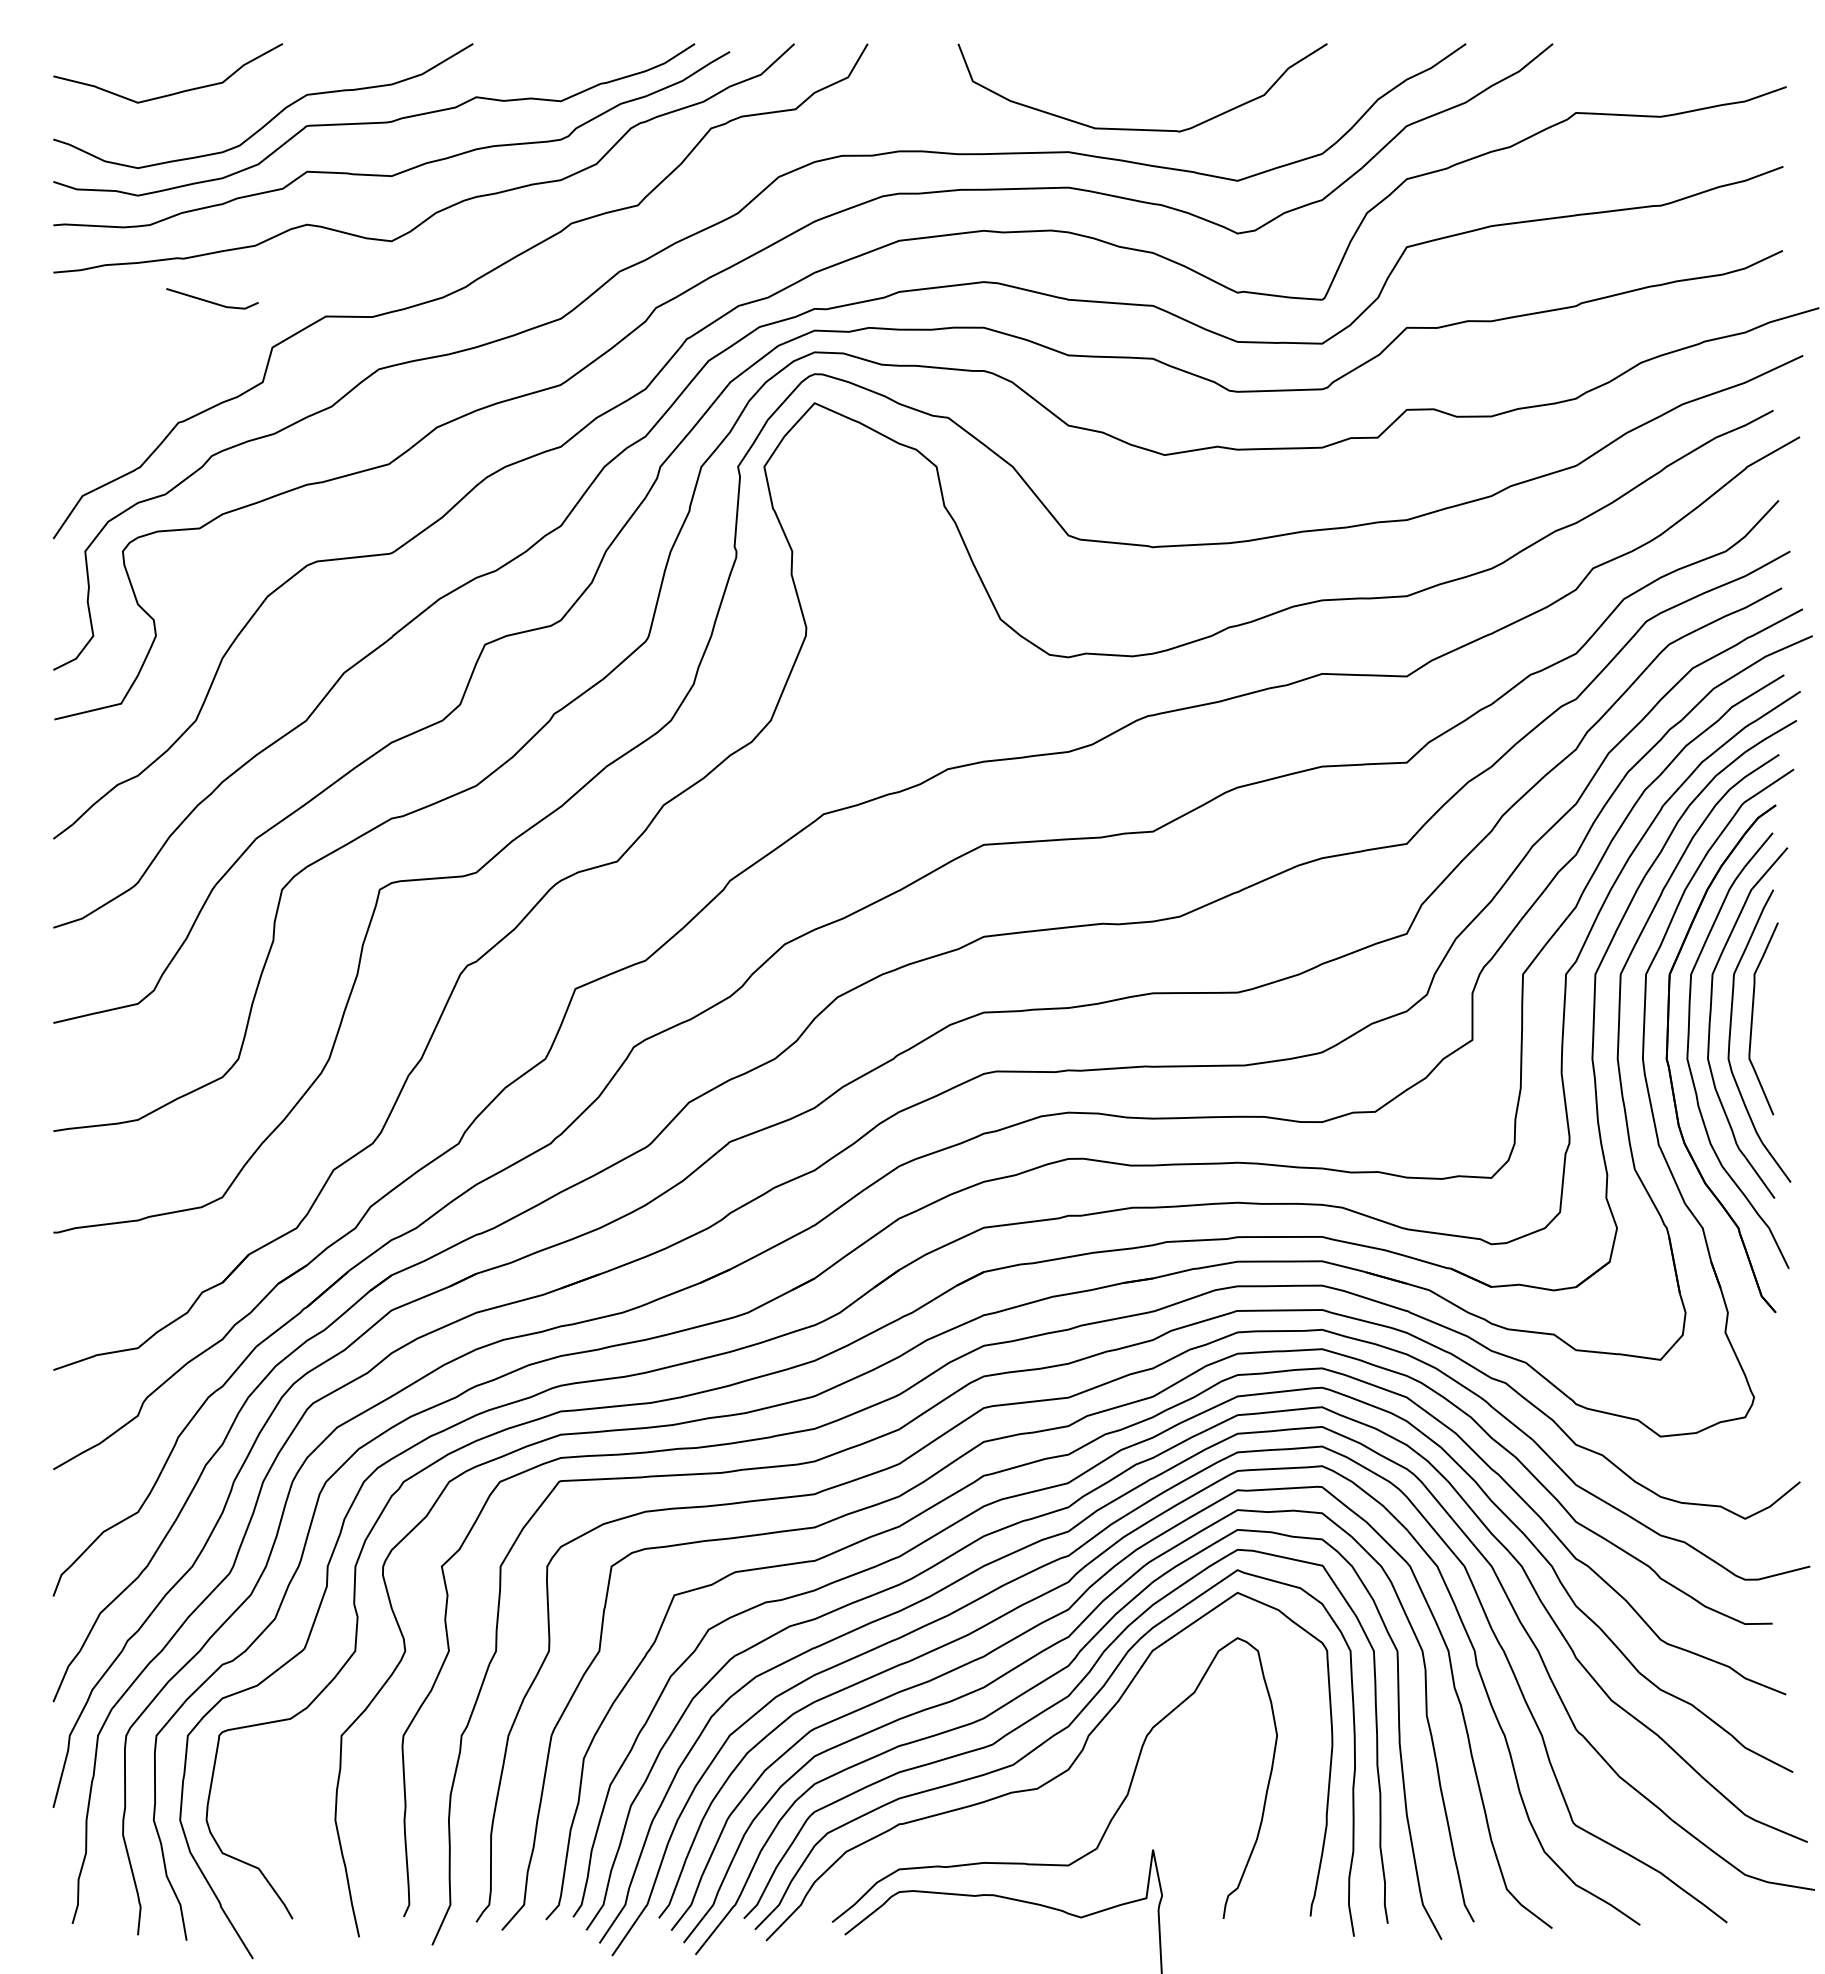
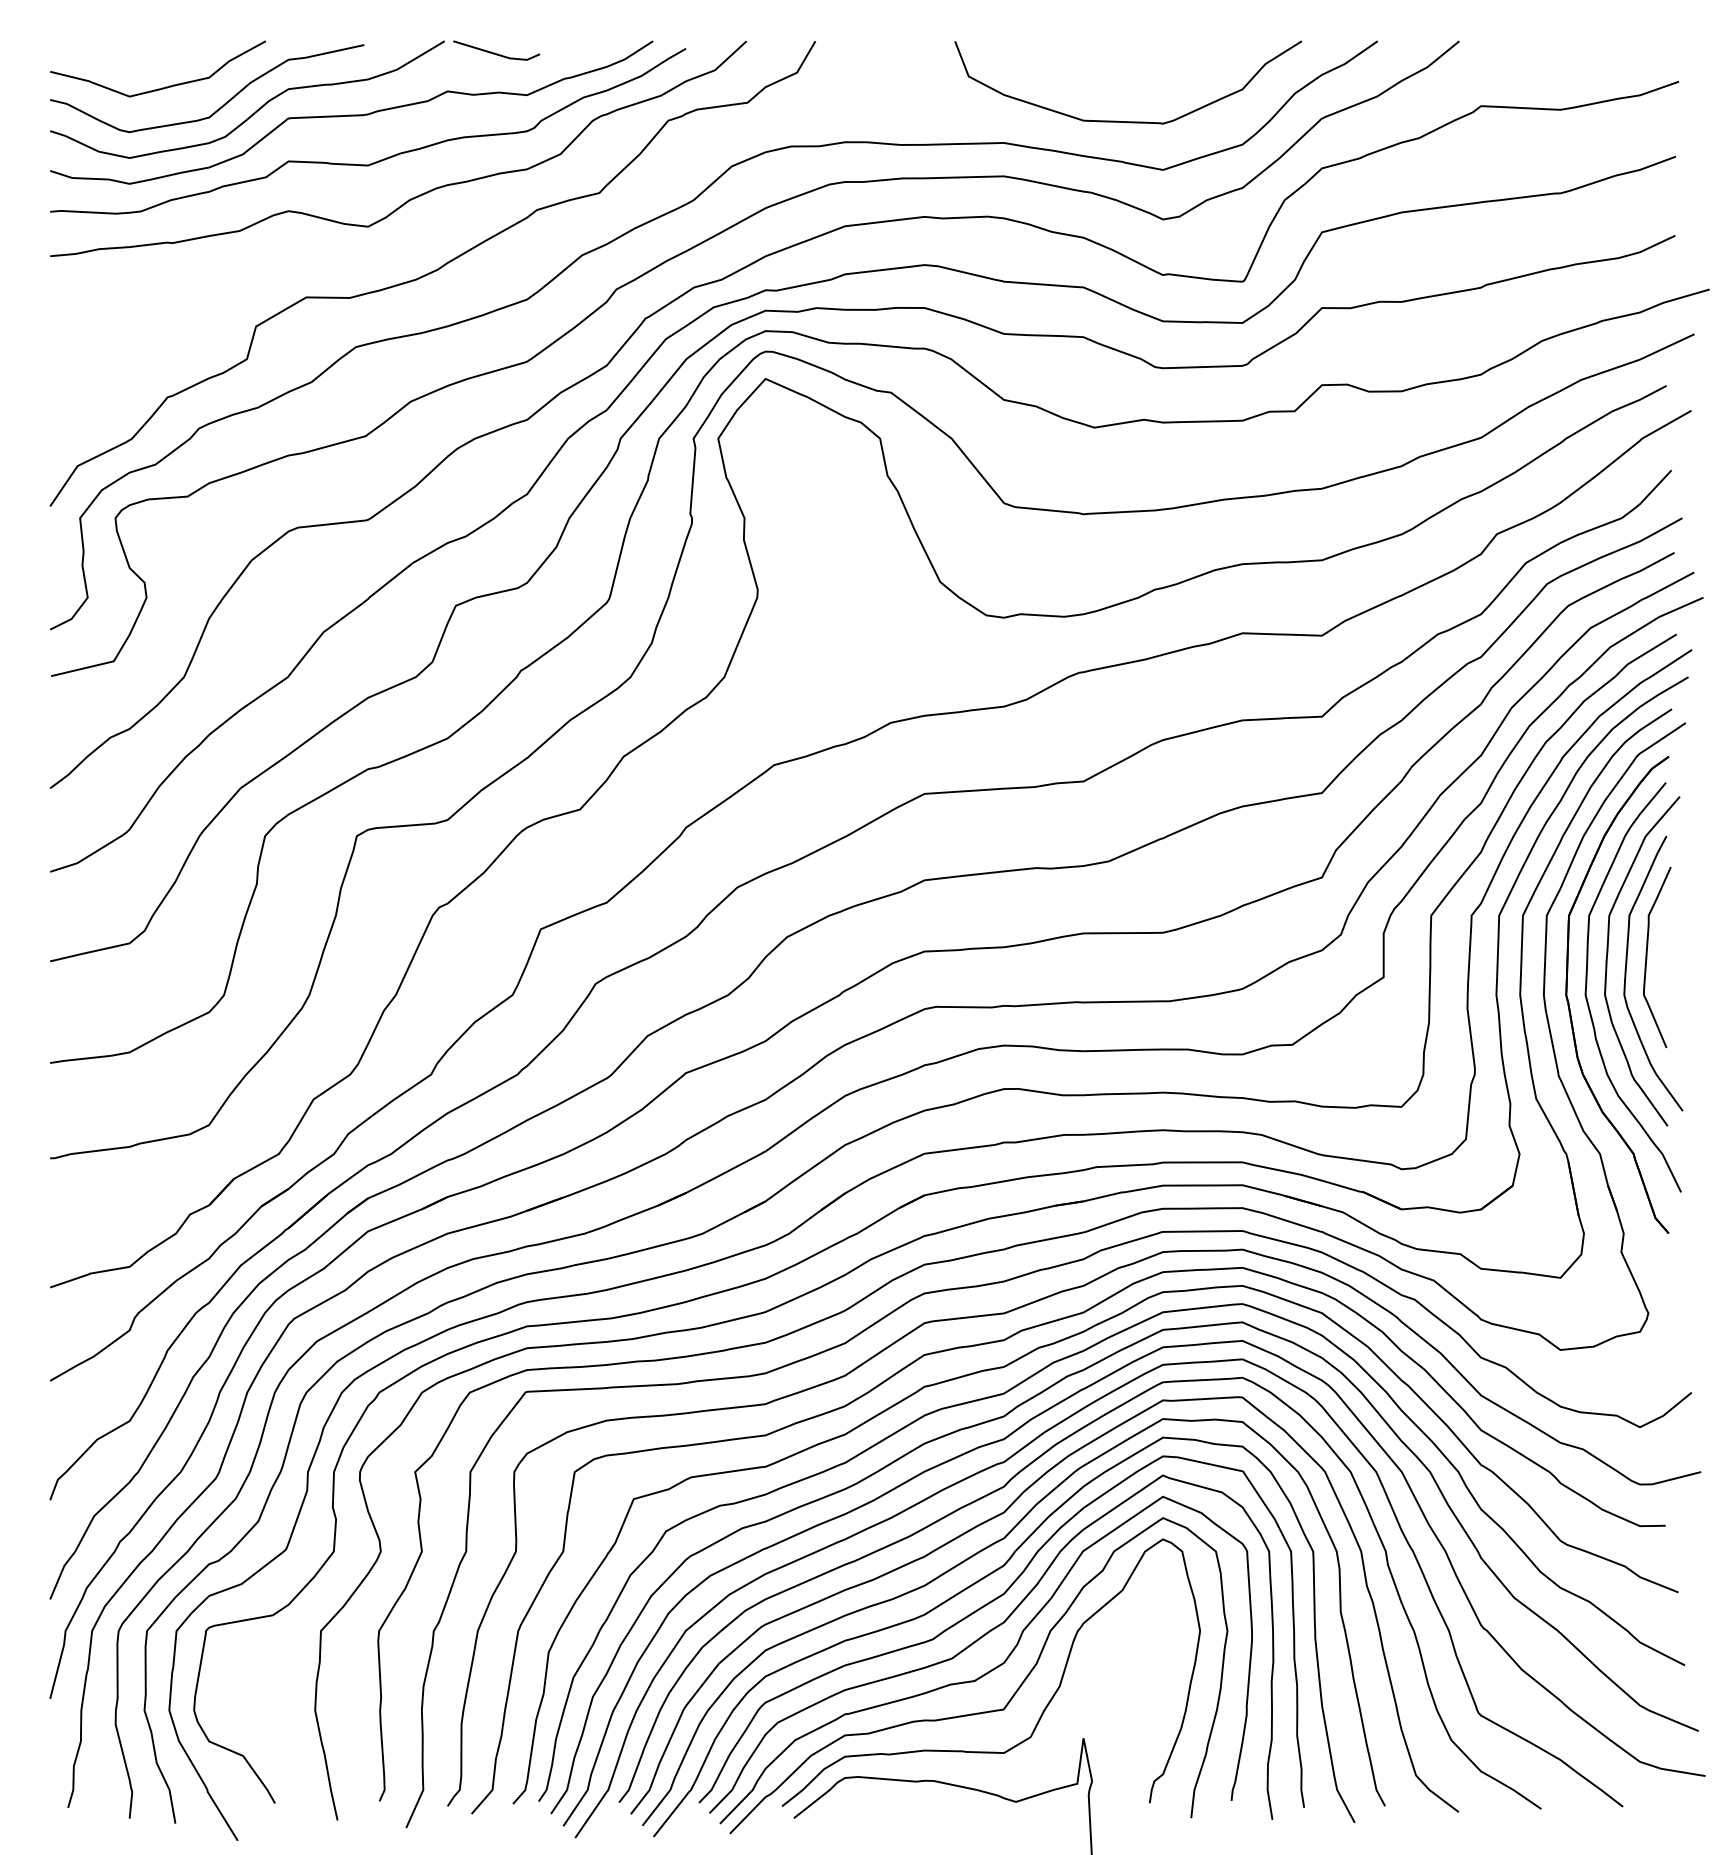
curve: (233, 114) -> (219, 107), added
curve: (1137, 128) -> (1123, 120), moved
line: (212, 301) -> (496, 53), moved
curve: (1045, 1821) -> (982, 1711), added

